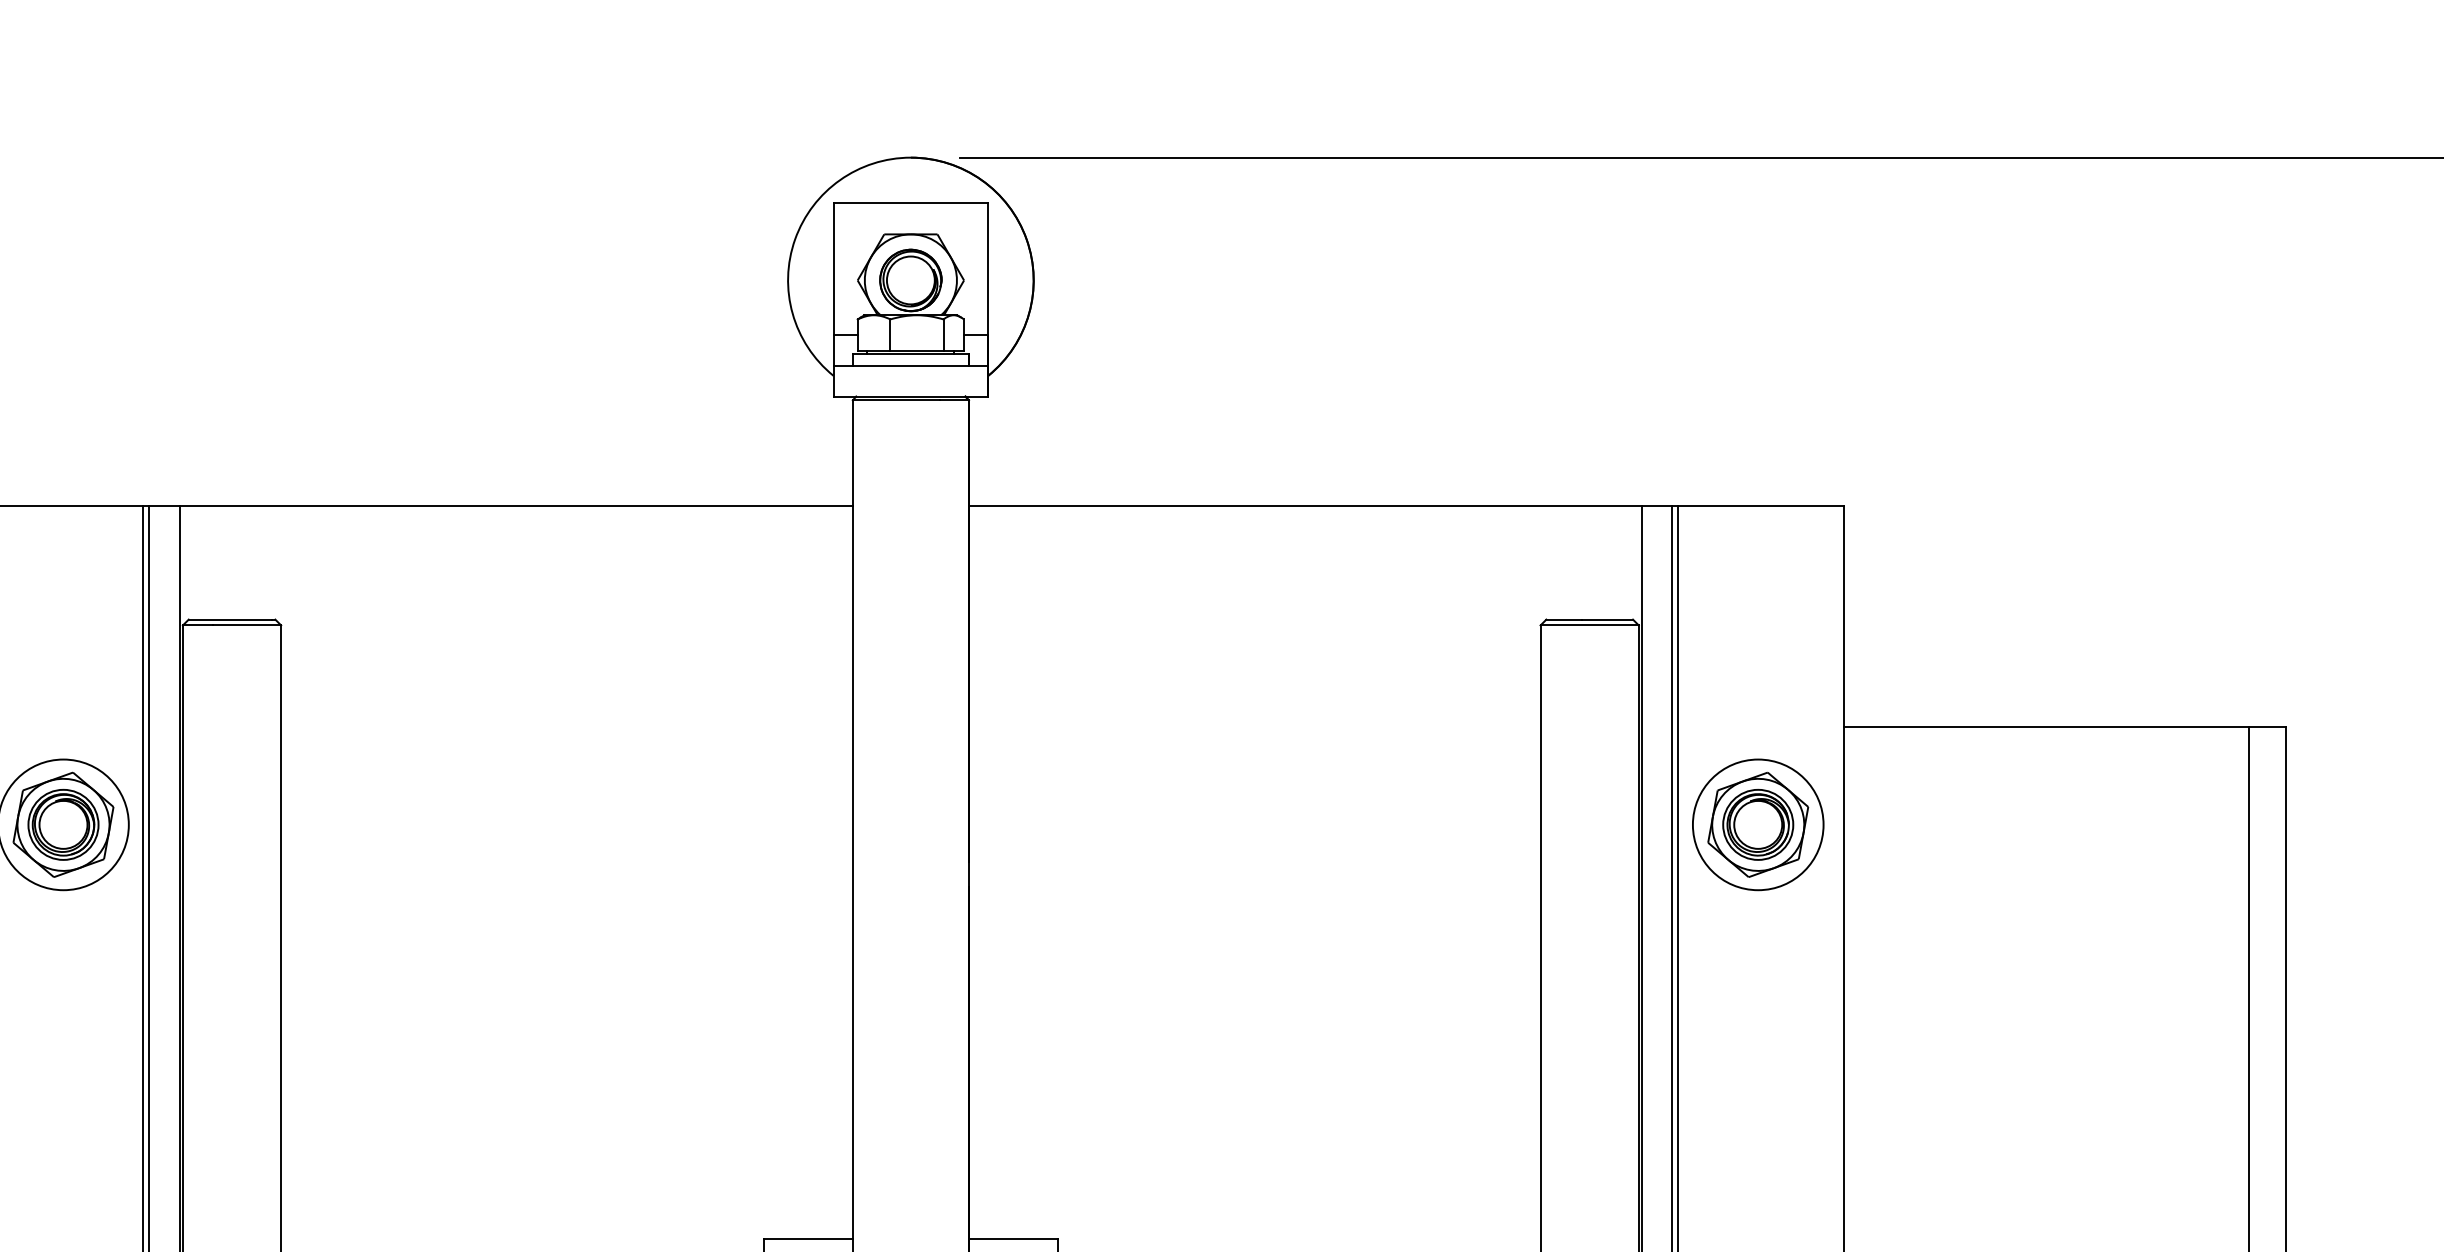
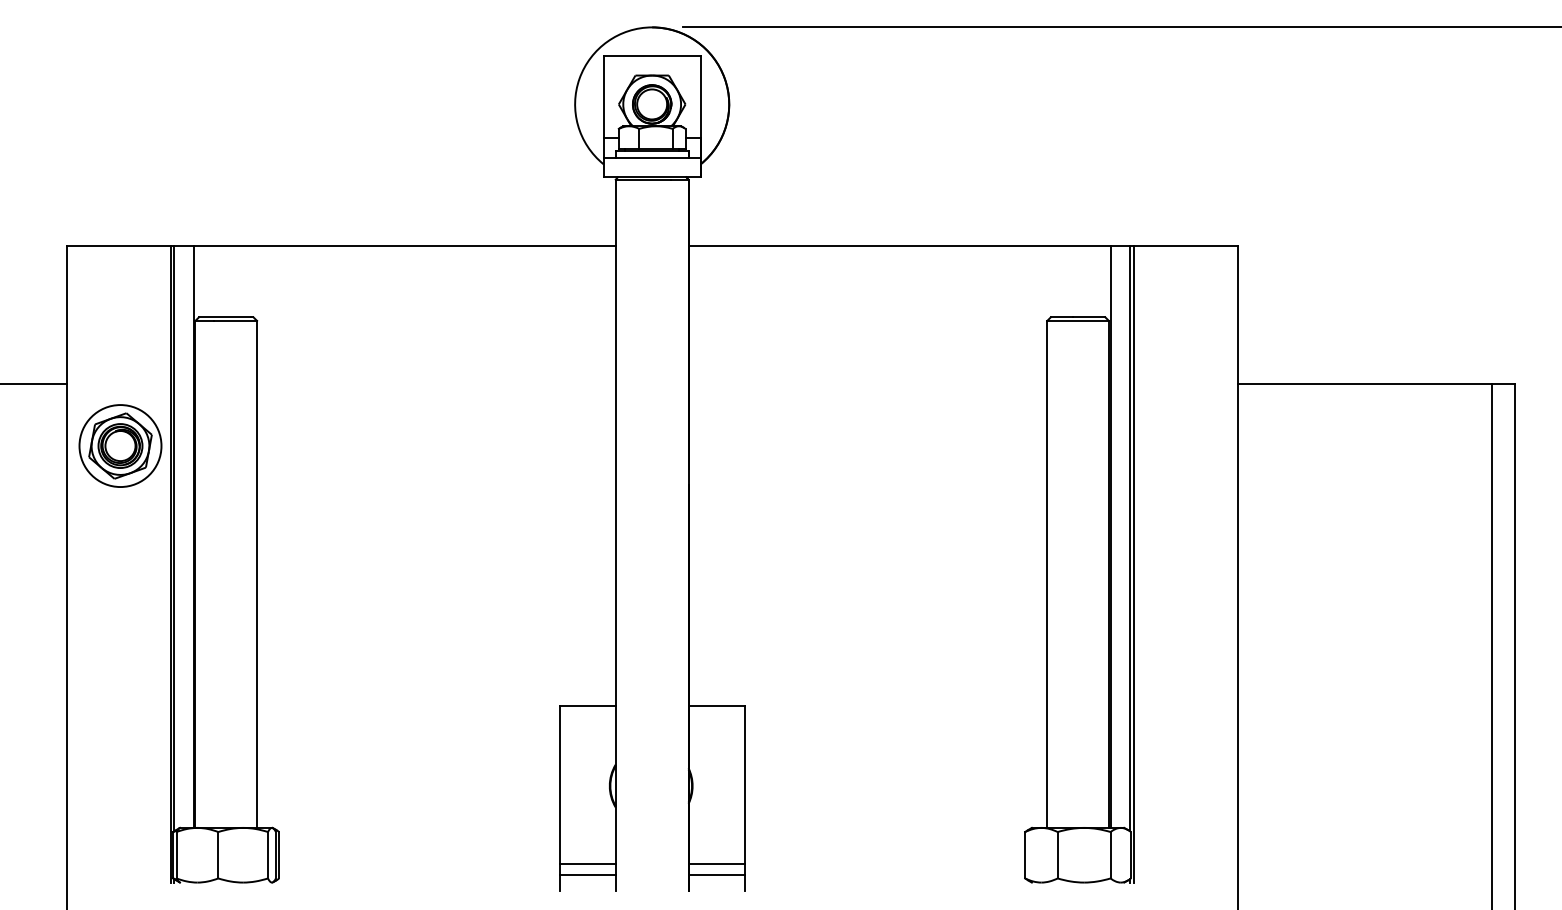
part: (1757, 824) -> (1183, 445), removed

